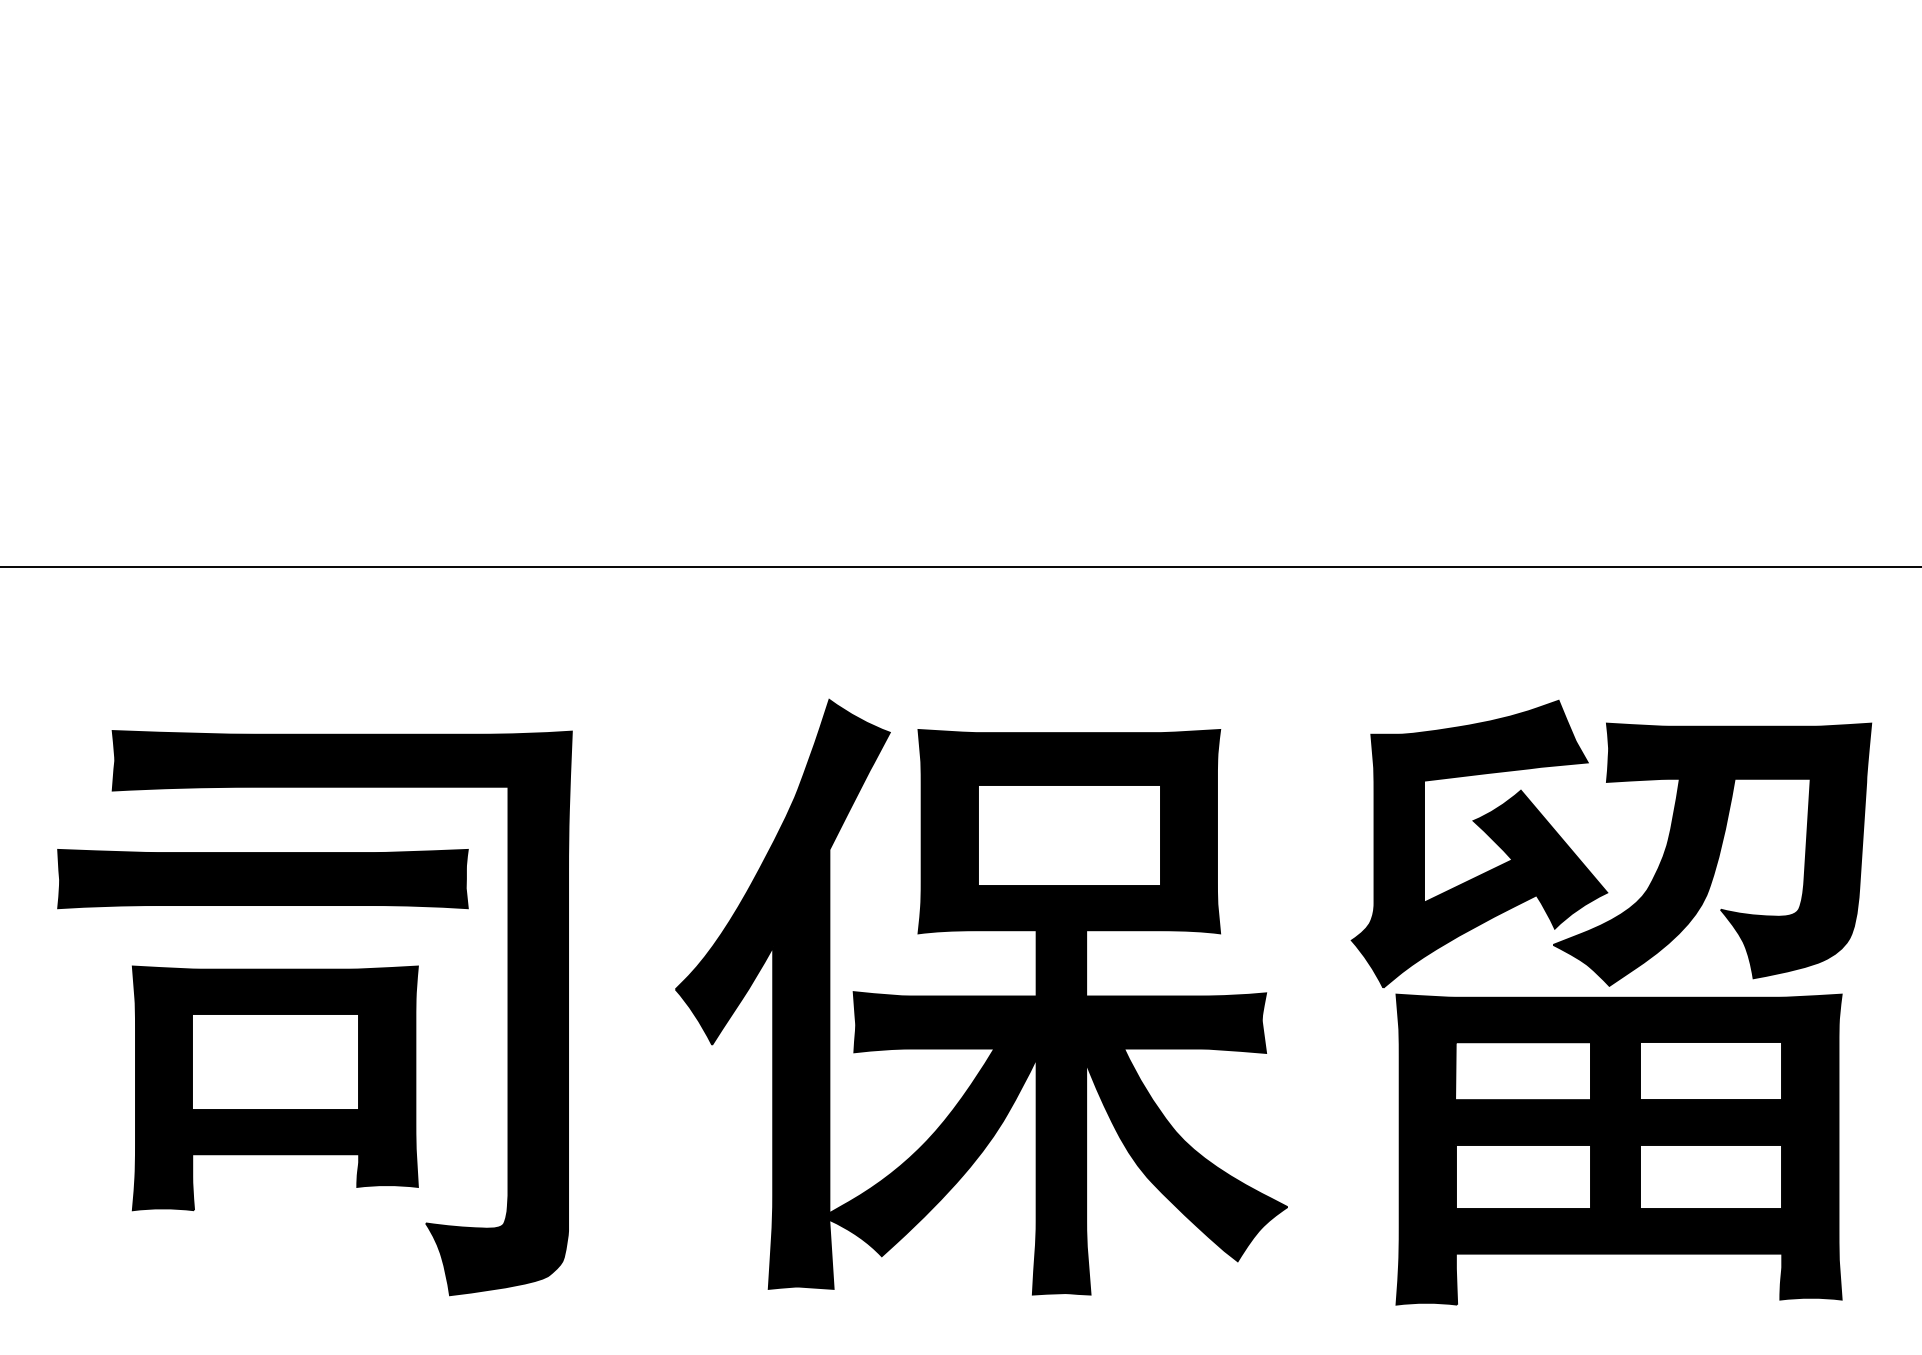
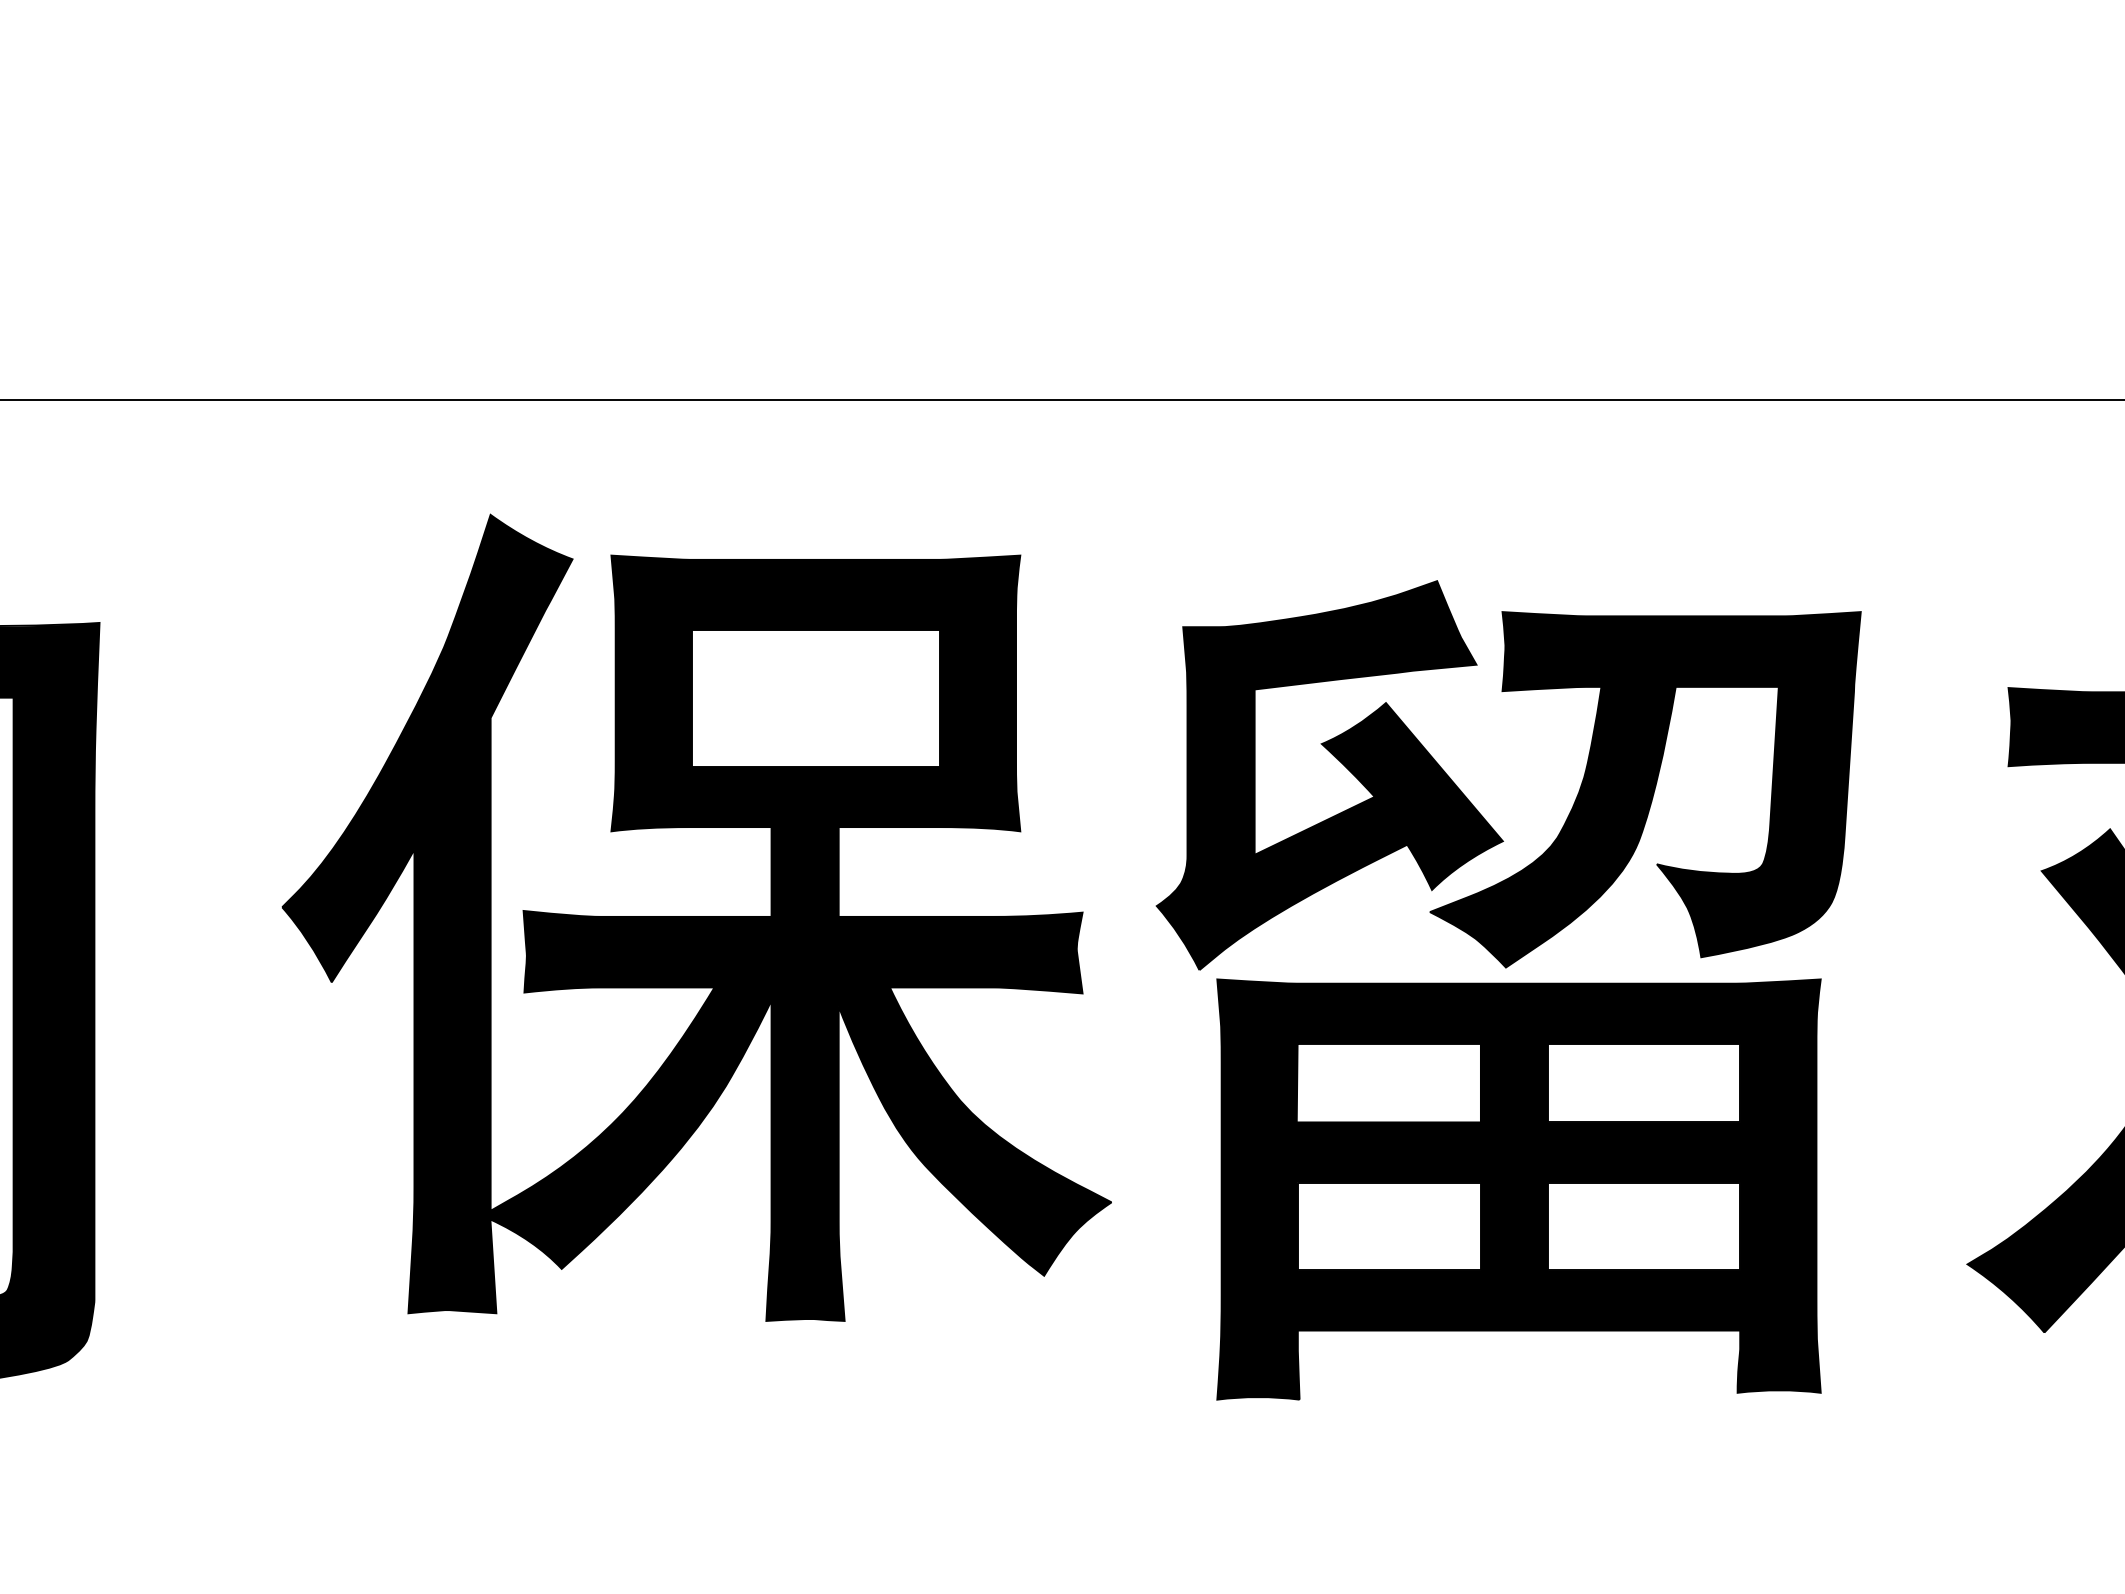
part: (981, 996) -> (696, 916), moved

